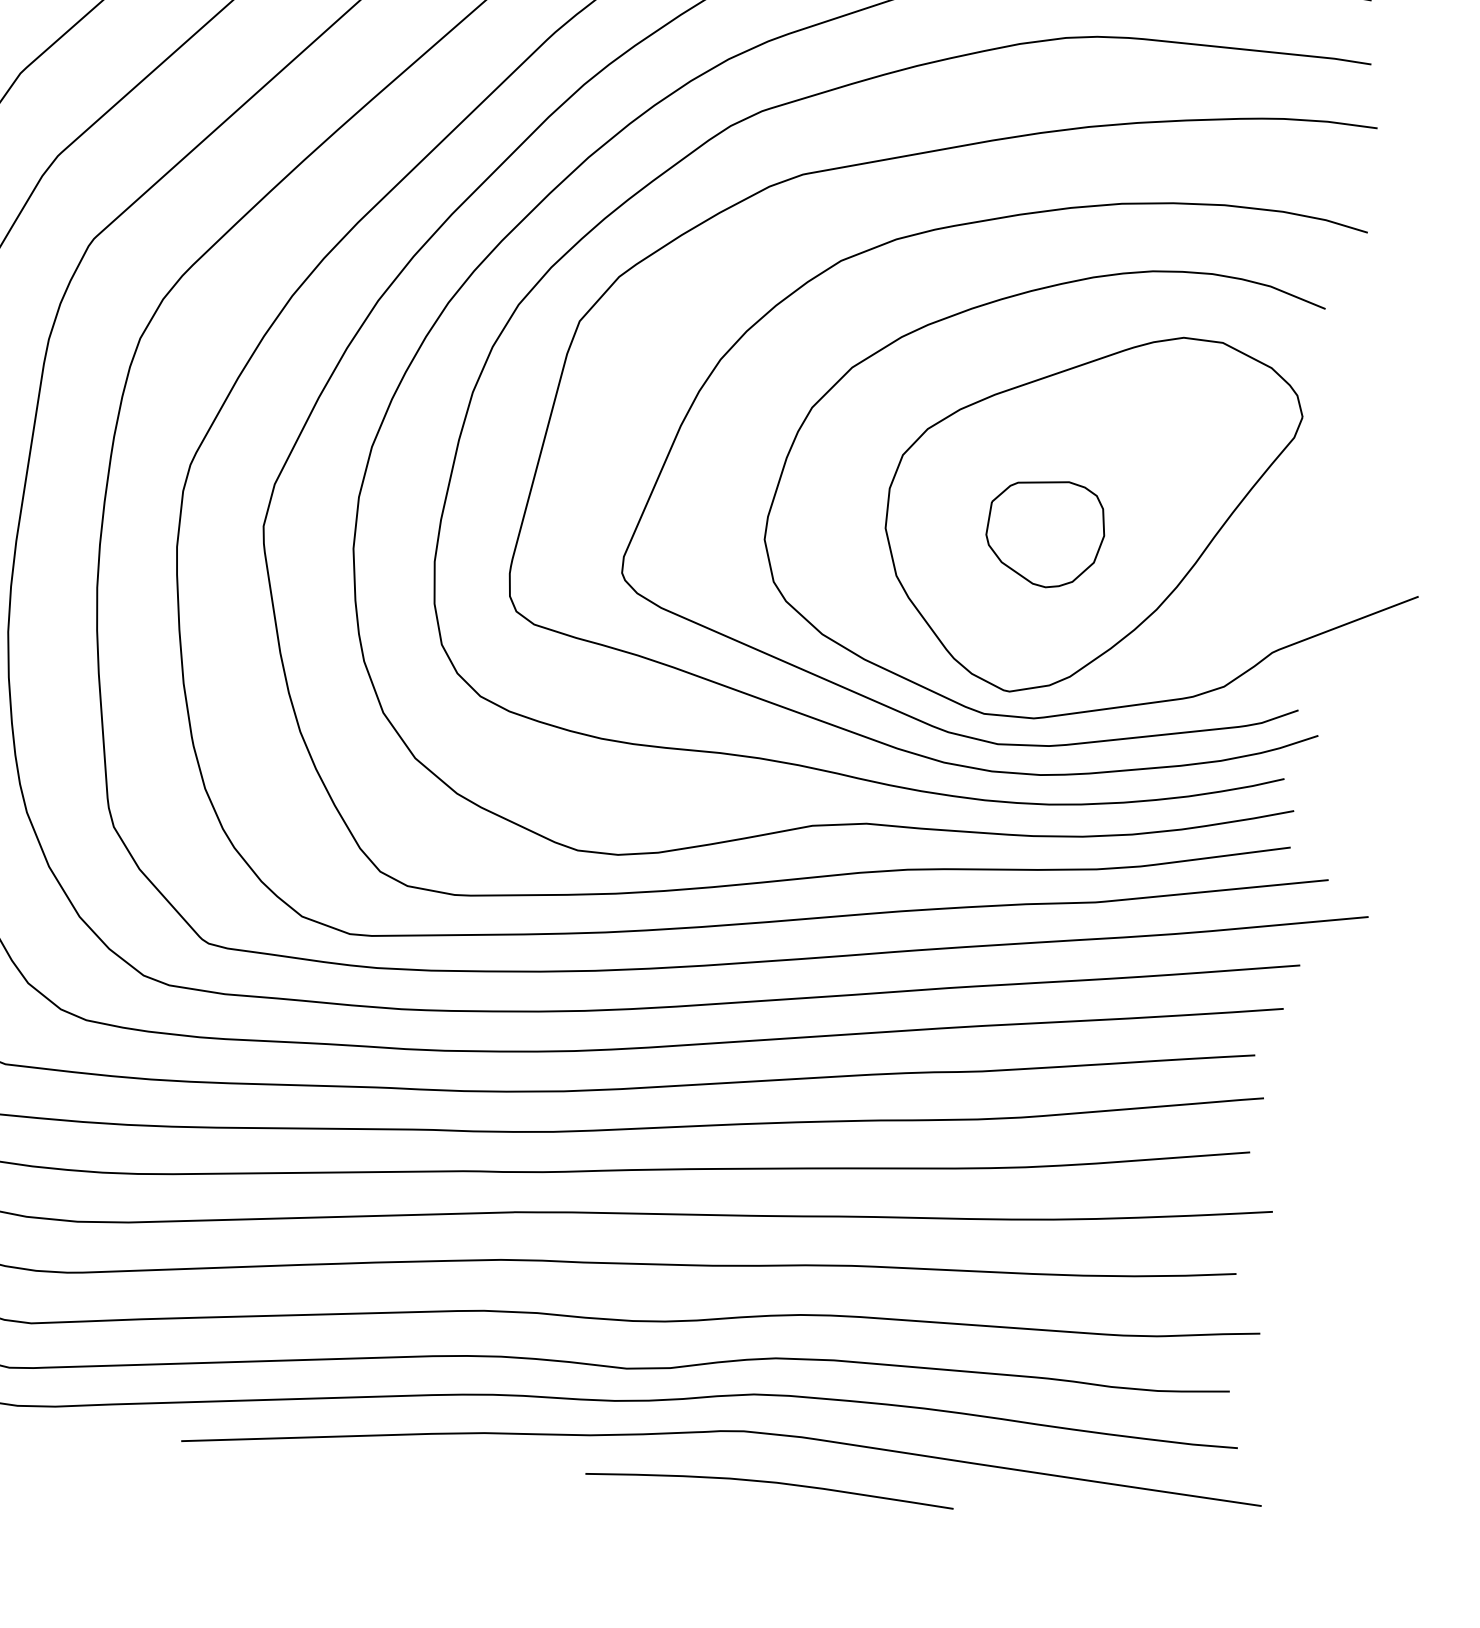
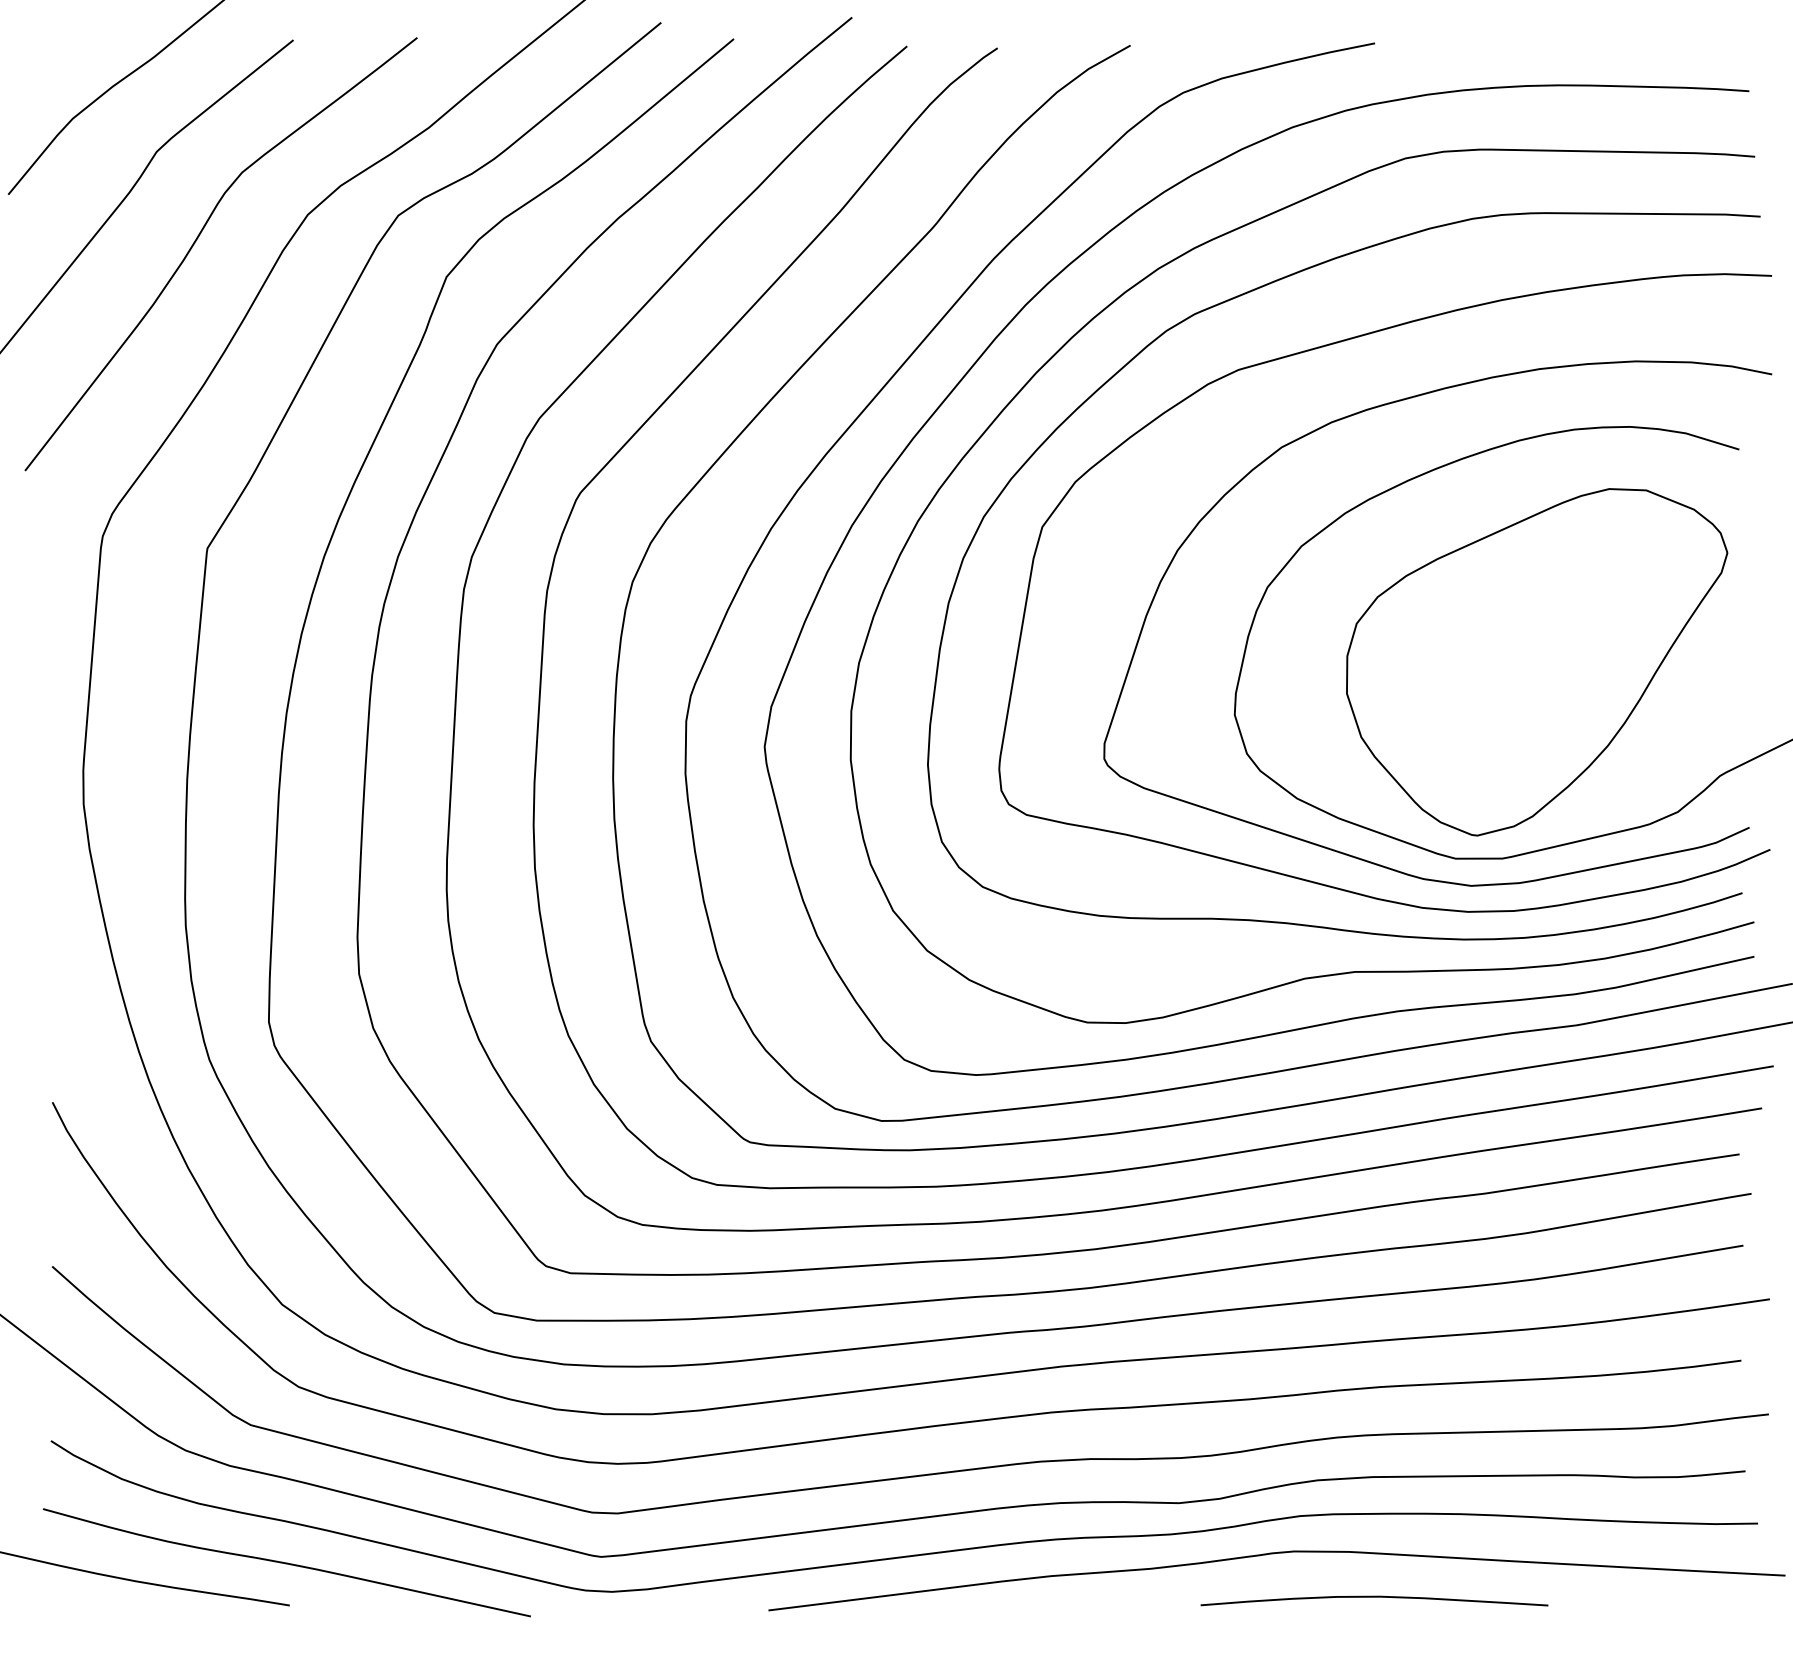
part: (1045, 533) -> (1497, 684), removed
curve: (770, 1482) -> (1374, 1597), moved

